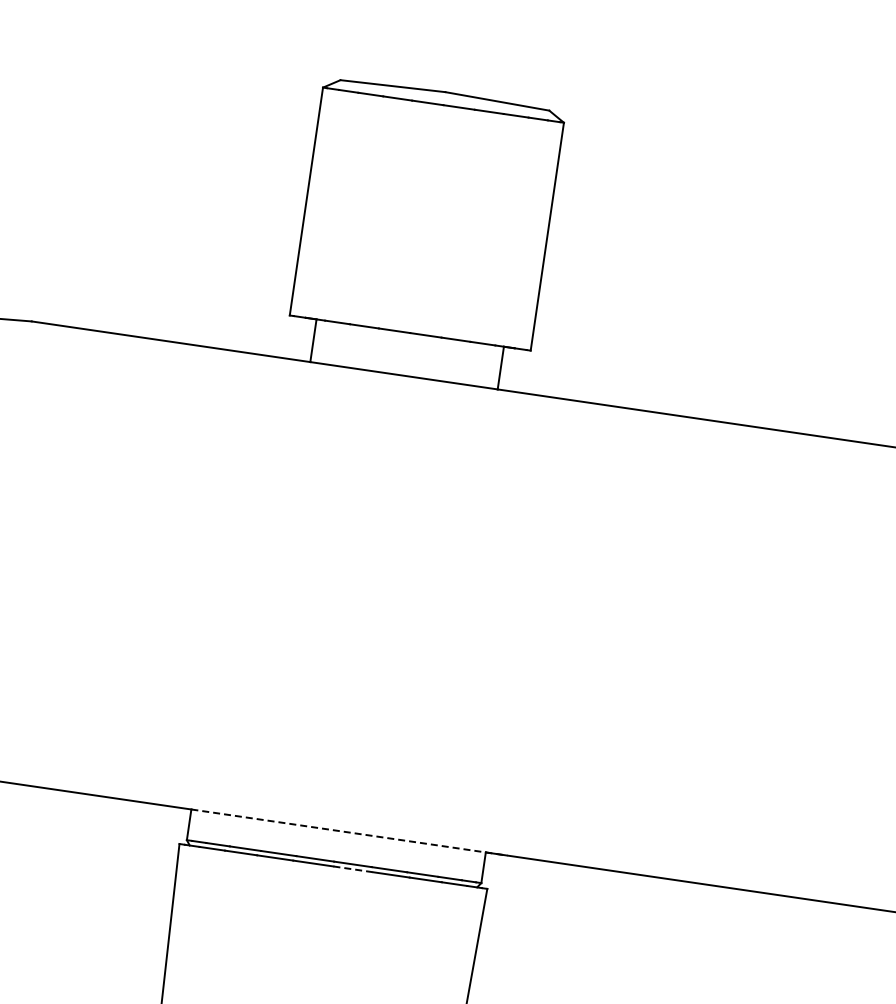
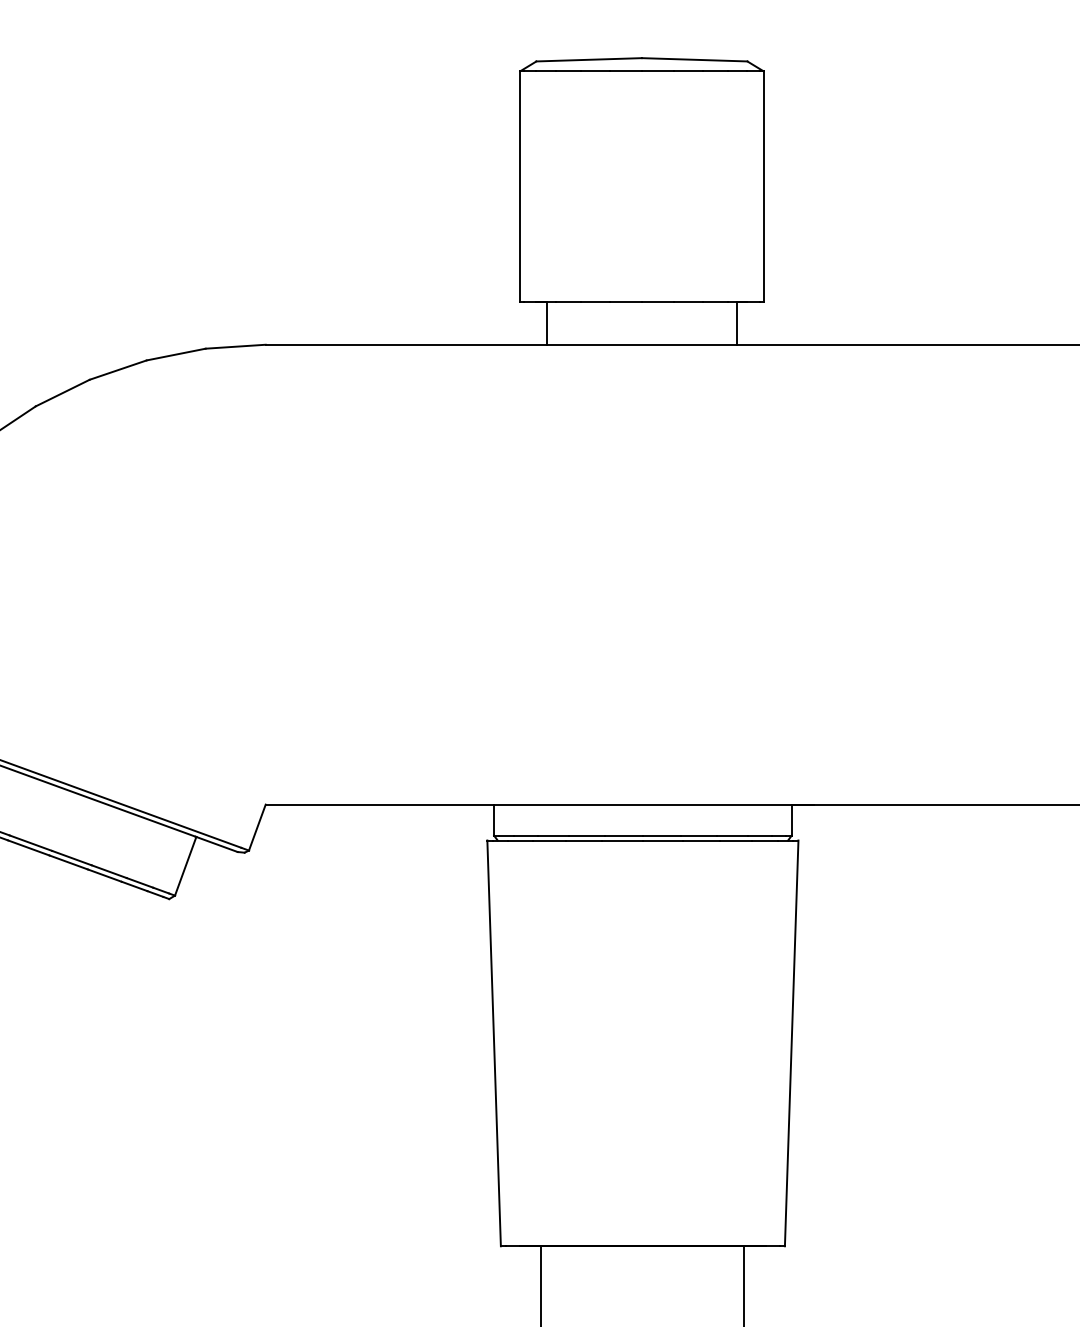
line: (349, 832) -> (653, 804), dashed -> solid
line: (353, 869) -> (663, 840), dashed -> solid

